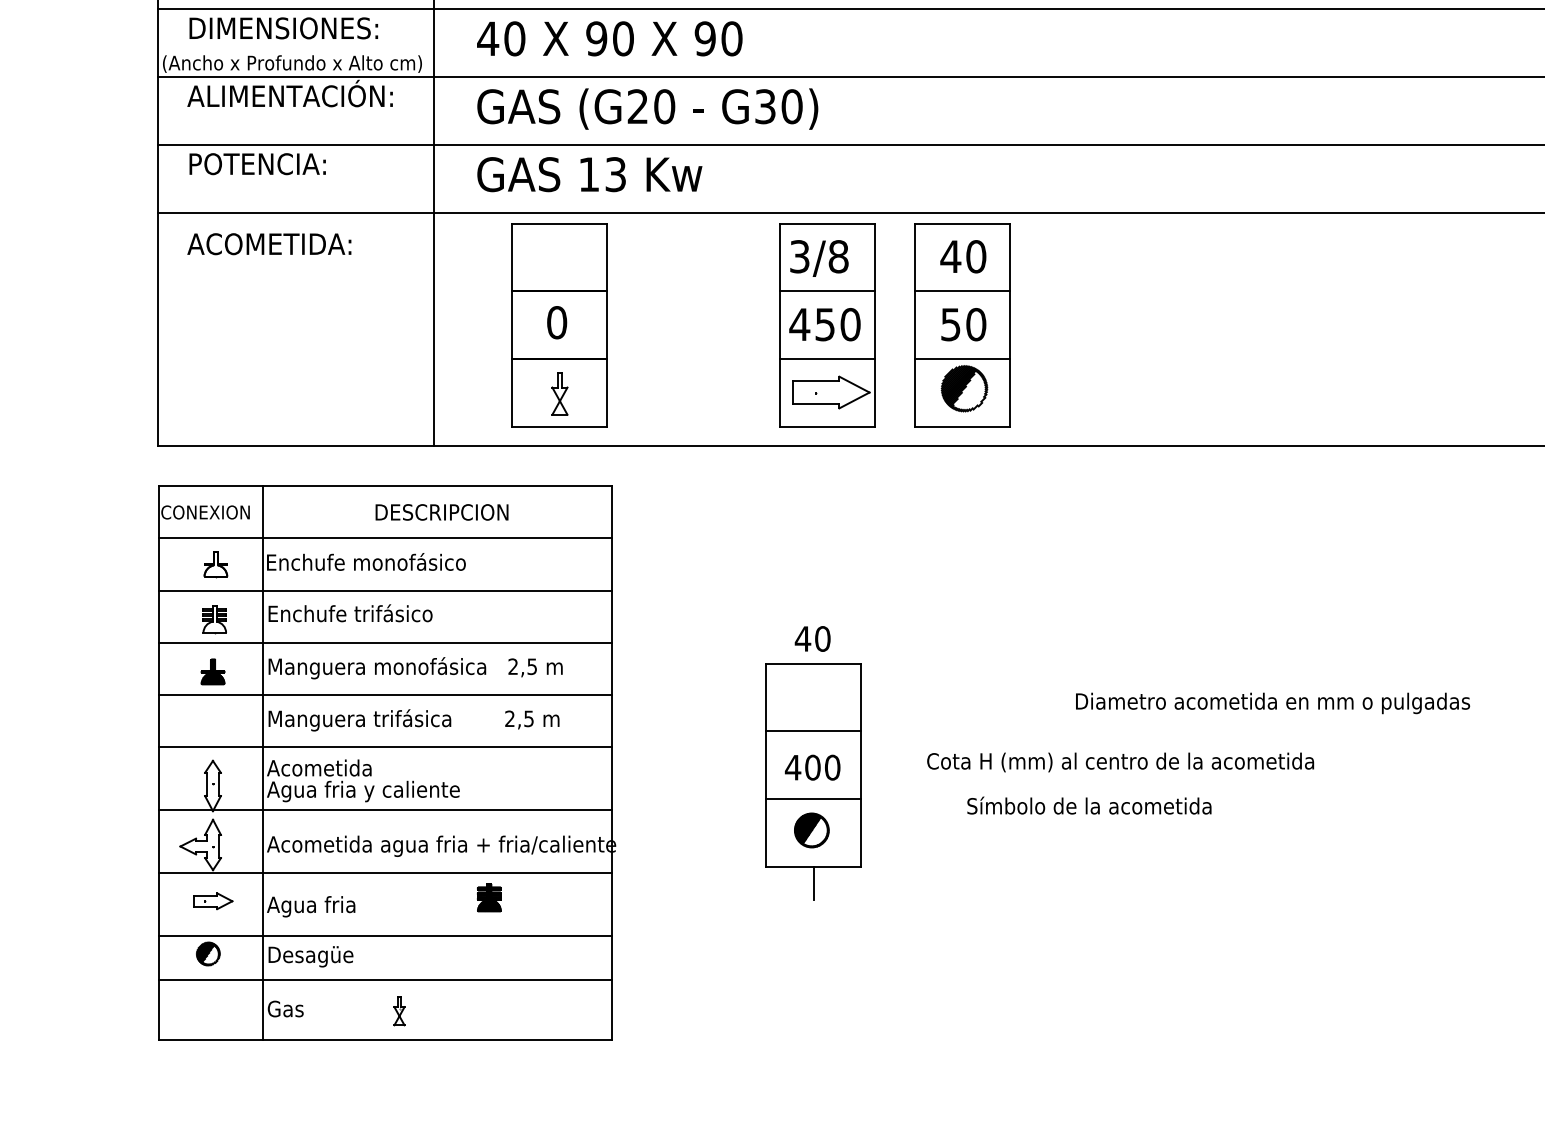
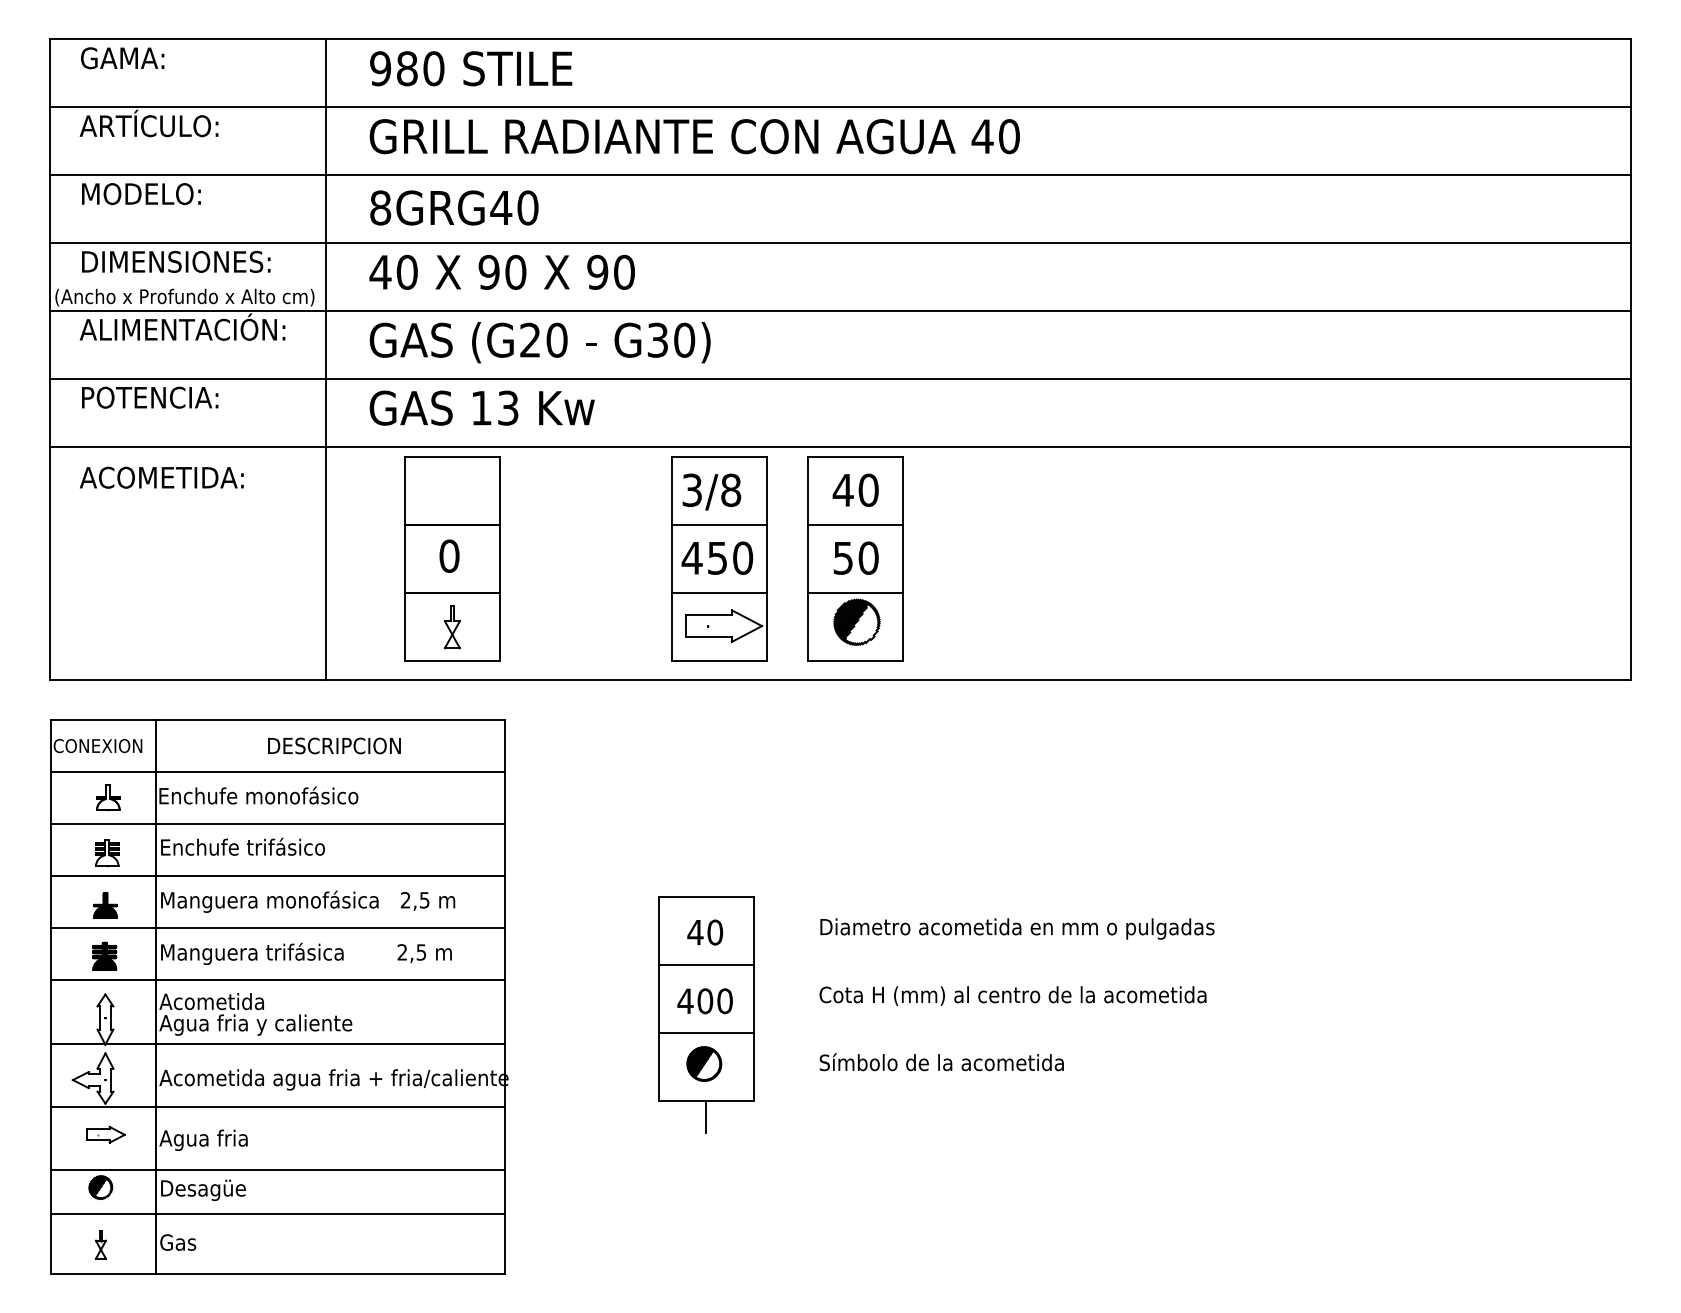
text: (813, 638) -> (705, 932), moved
text: (1273, 702) -> (1017, 928), moved
text: (1089, 805) -> (941, 1062), moved
part: (489, 896) -> (104, 955), moved
part: (399, 1010) -> (100, 1244), moved

